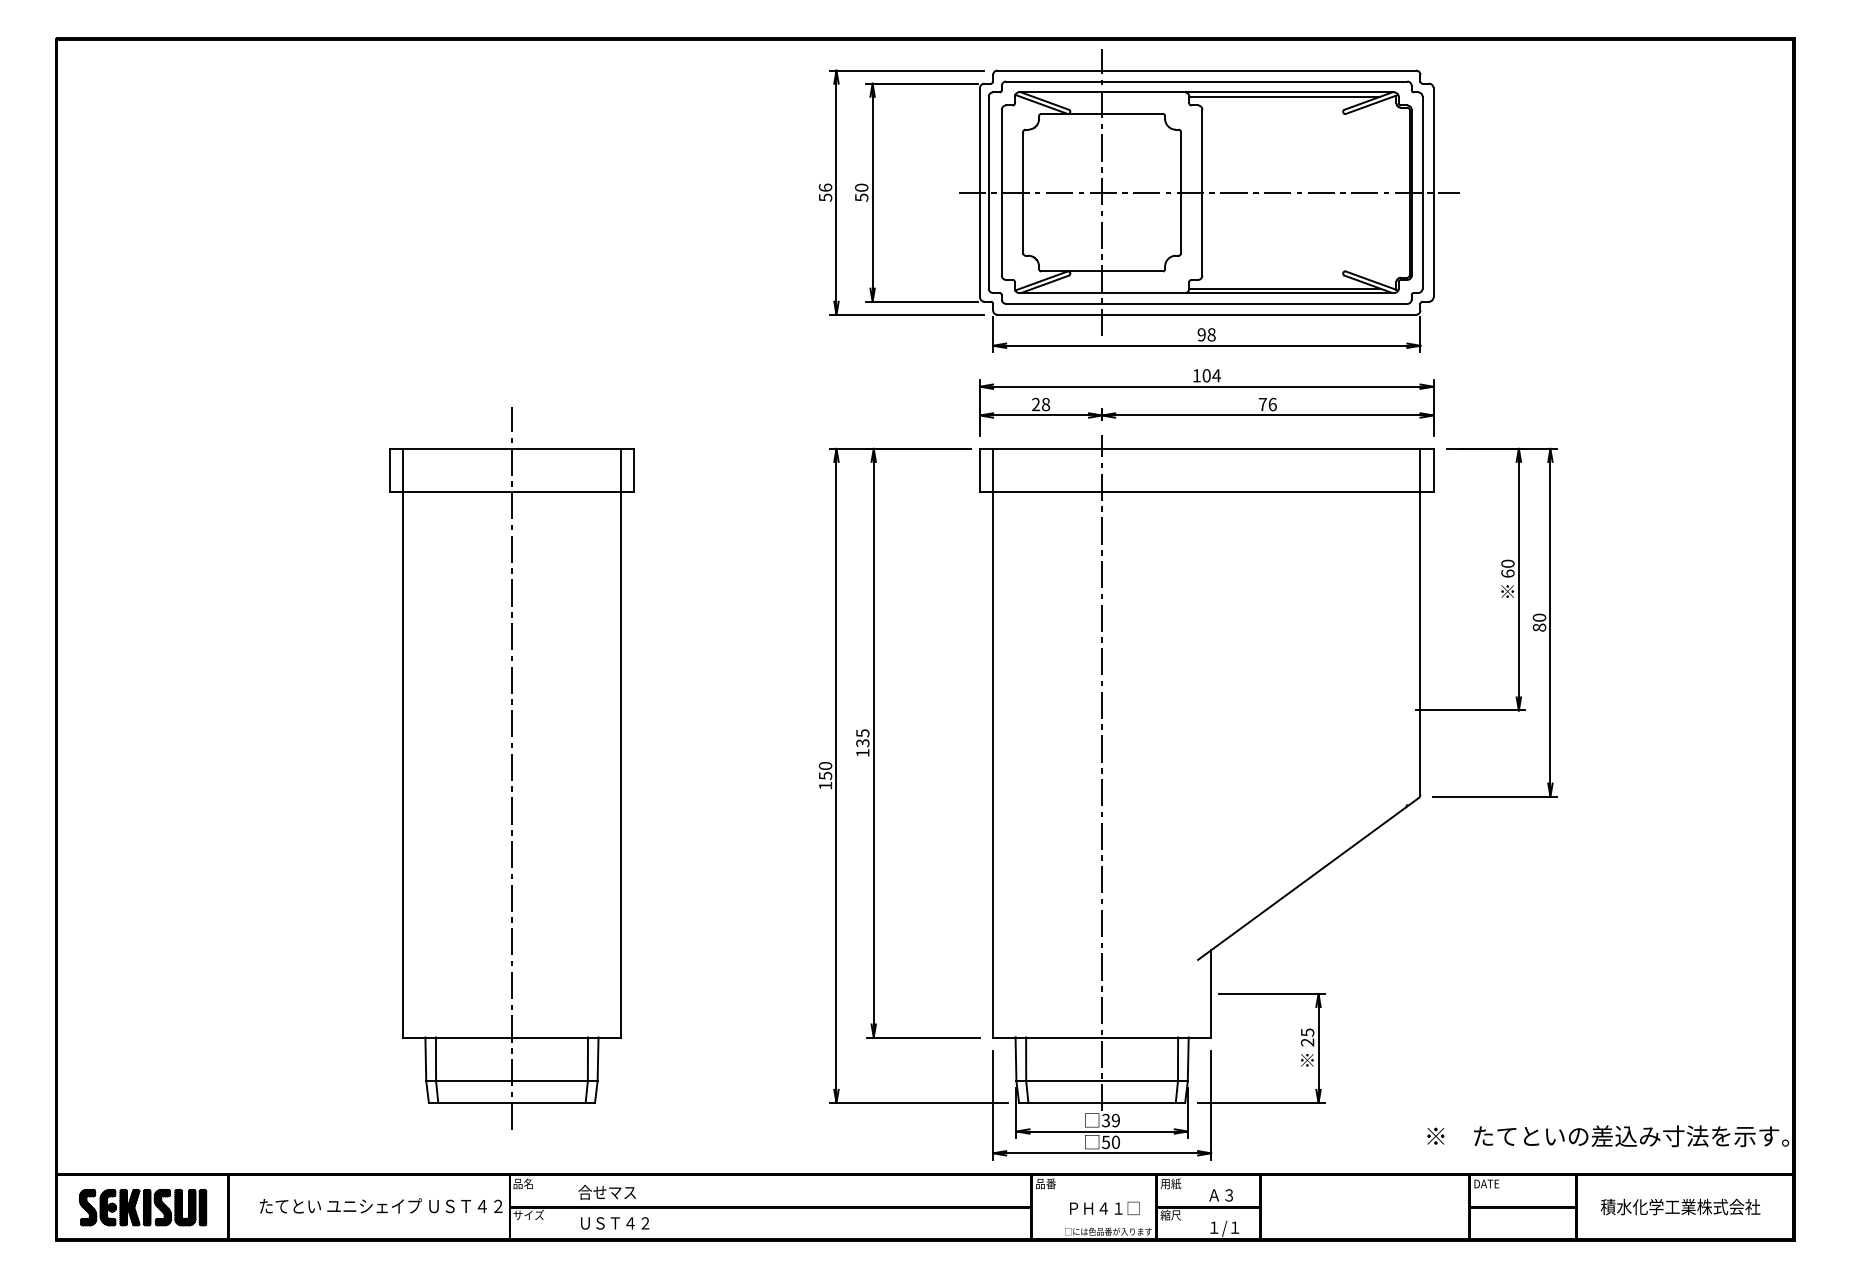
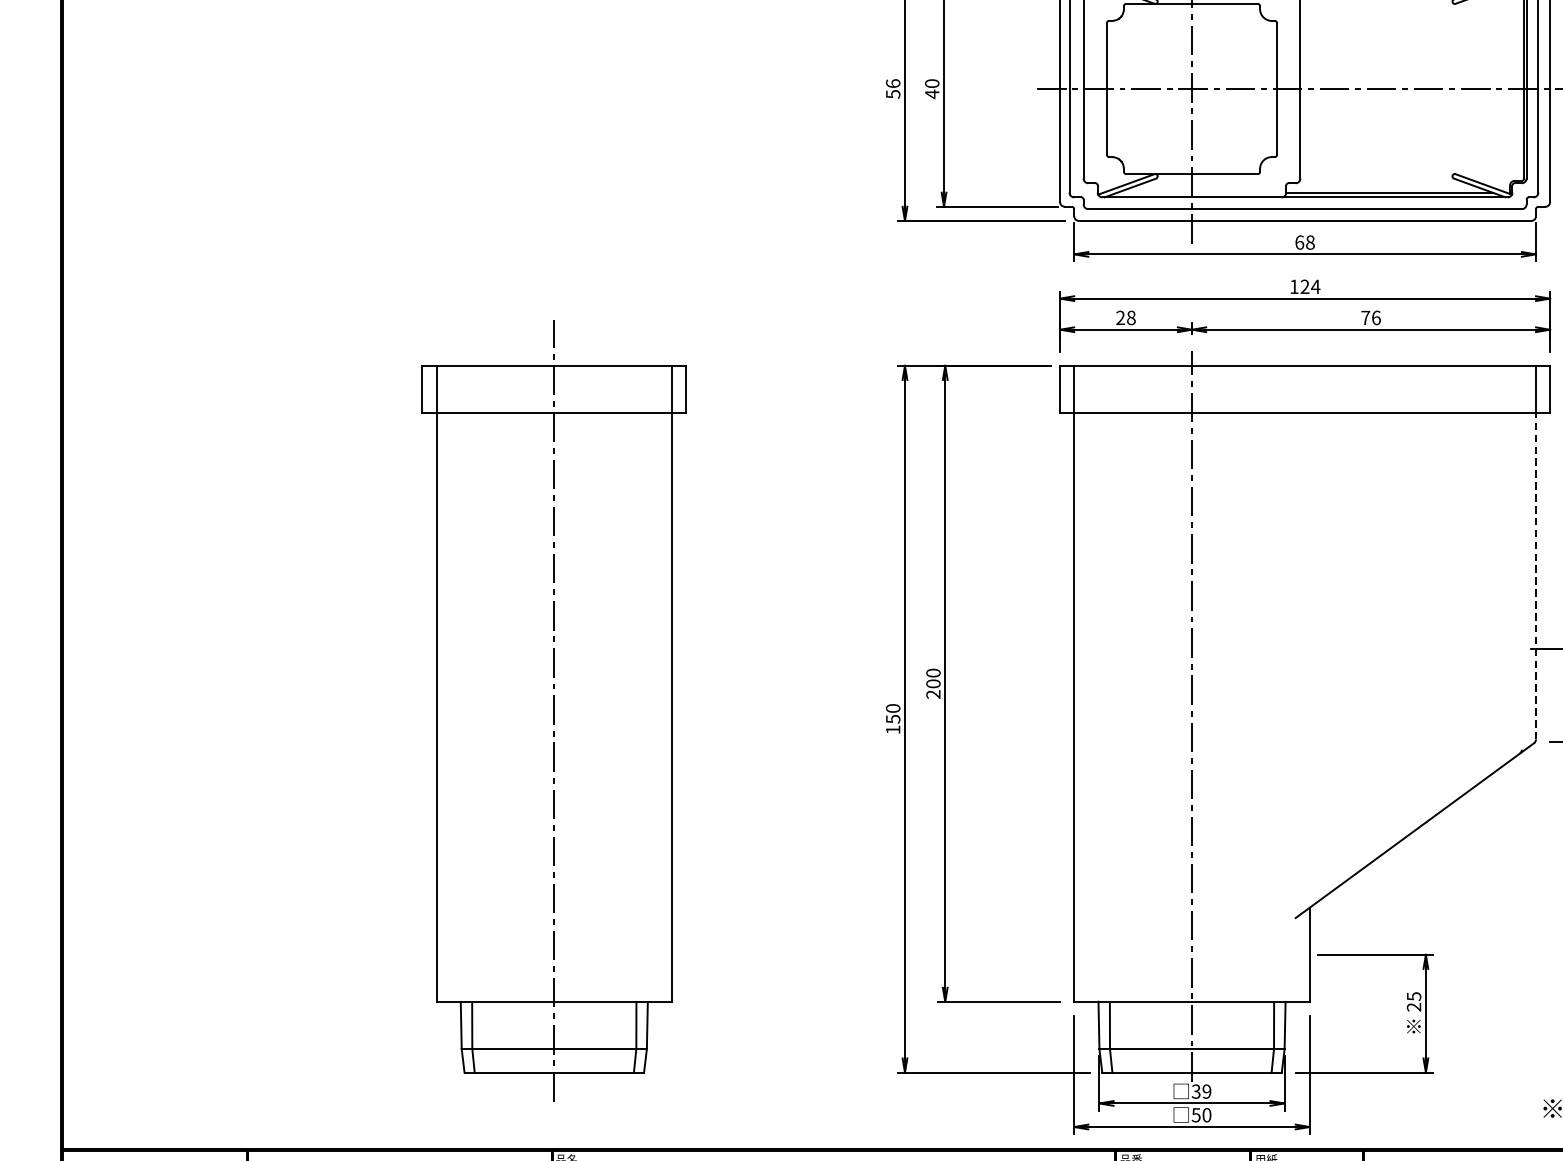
text: (861, 197) -> (932, 94), 50 -> 40
text: (1201, 334) -> (1299, 242), 98 -> 68
text: (1206, 375) -> (1304, 286), 104 -> 124
line: (1420, 643) -> (1536, 576), solid -> dashed
text: (862, 743) -> (933, 684), 135 -> 200

